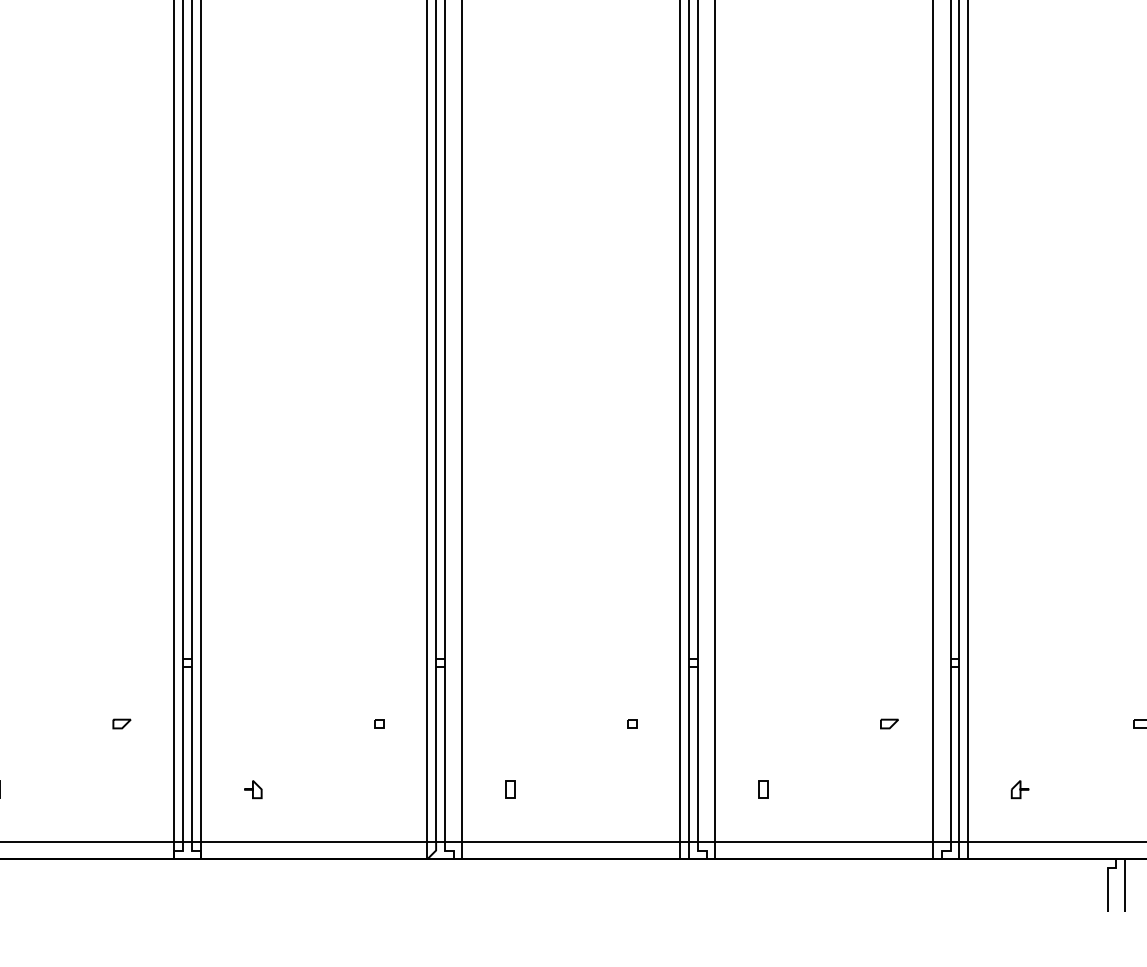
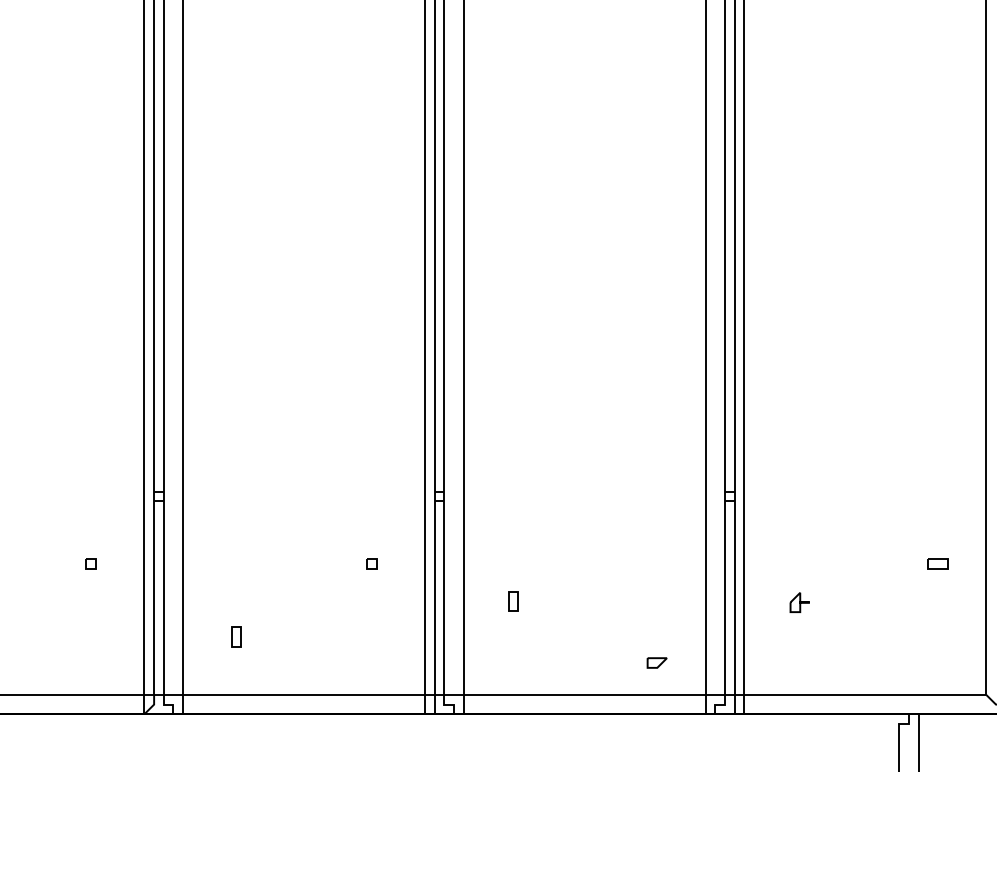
part: (889, 723) -> (657, 662), moved
part: (763, 789) -> (513, 601), moved
part: (1019, 789) -> (799, 602), moved

